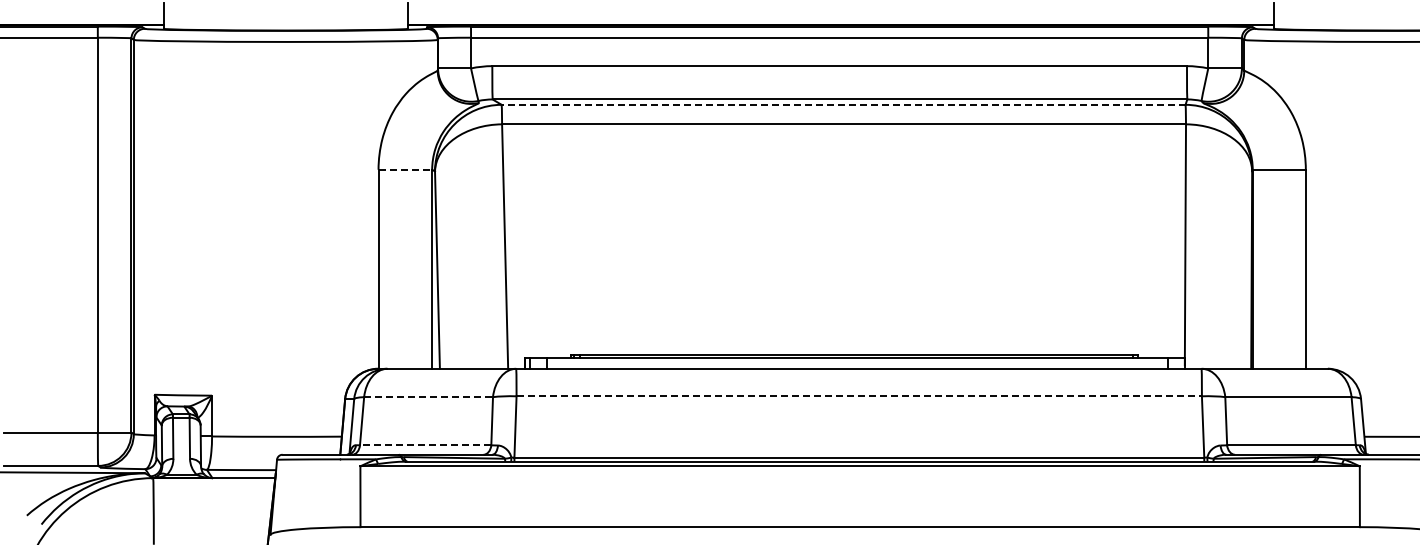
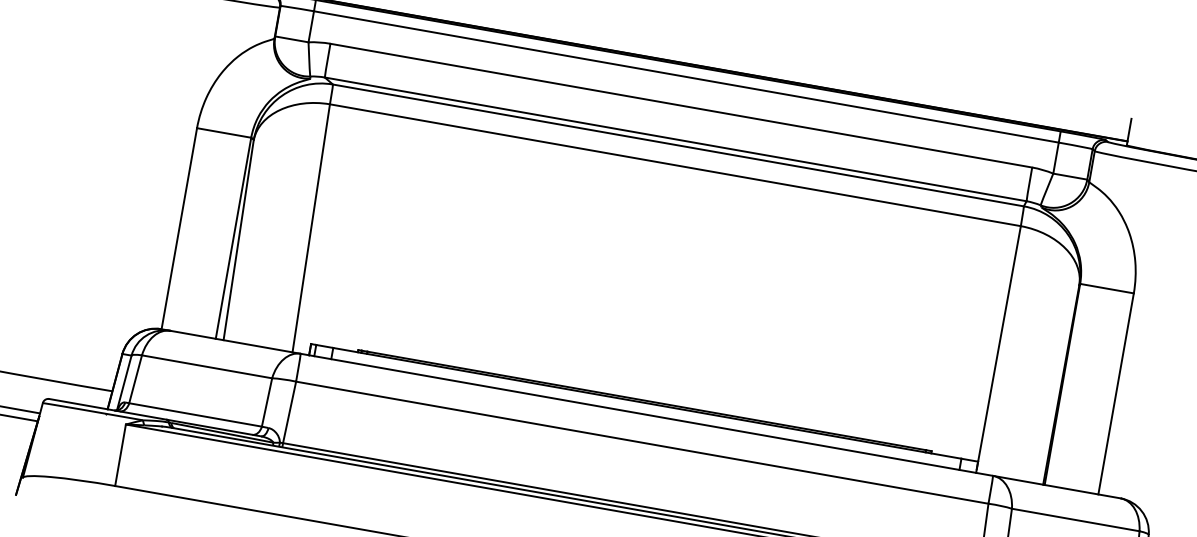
line: (843, 104) -> (678, 145), dashed -> solid
line: (405, 169) -> (224, 132), dashed -> solid
line: (859, 396) -> (642, 442), dashed -> solid
line: (429, 397) -> (207, 367), dashed -> solid
line: (425, 445) -> (195, 415), dashed -> solid

